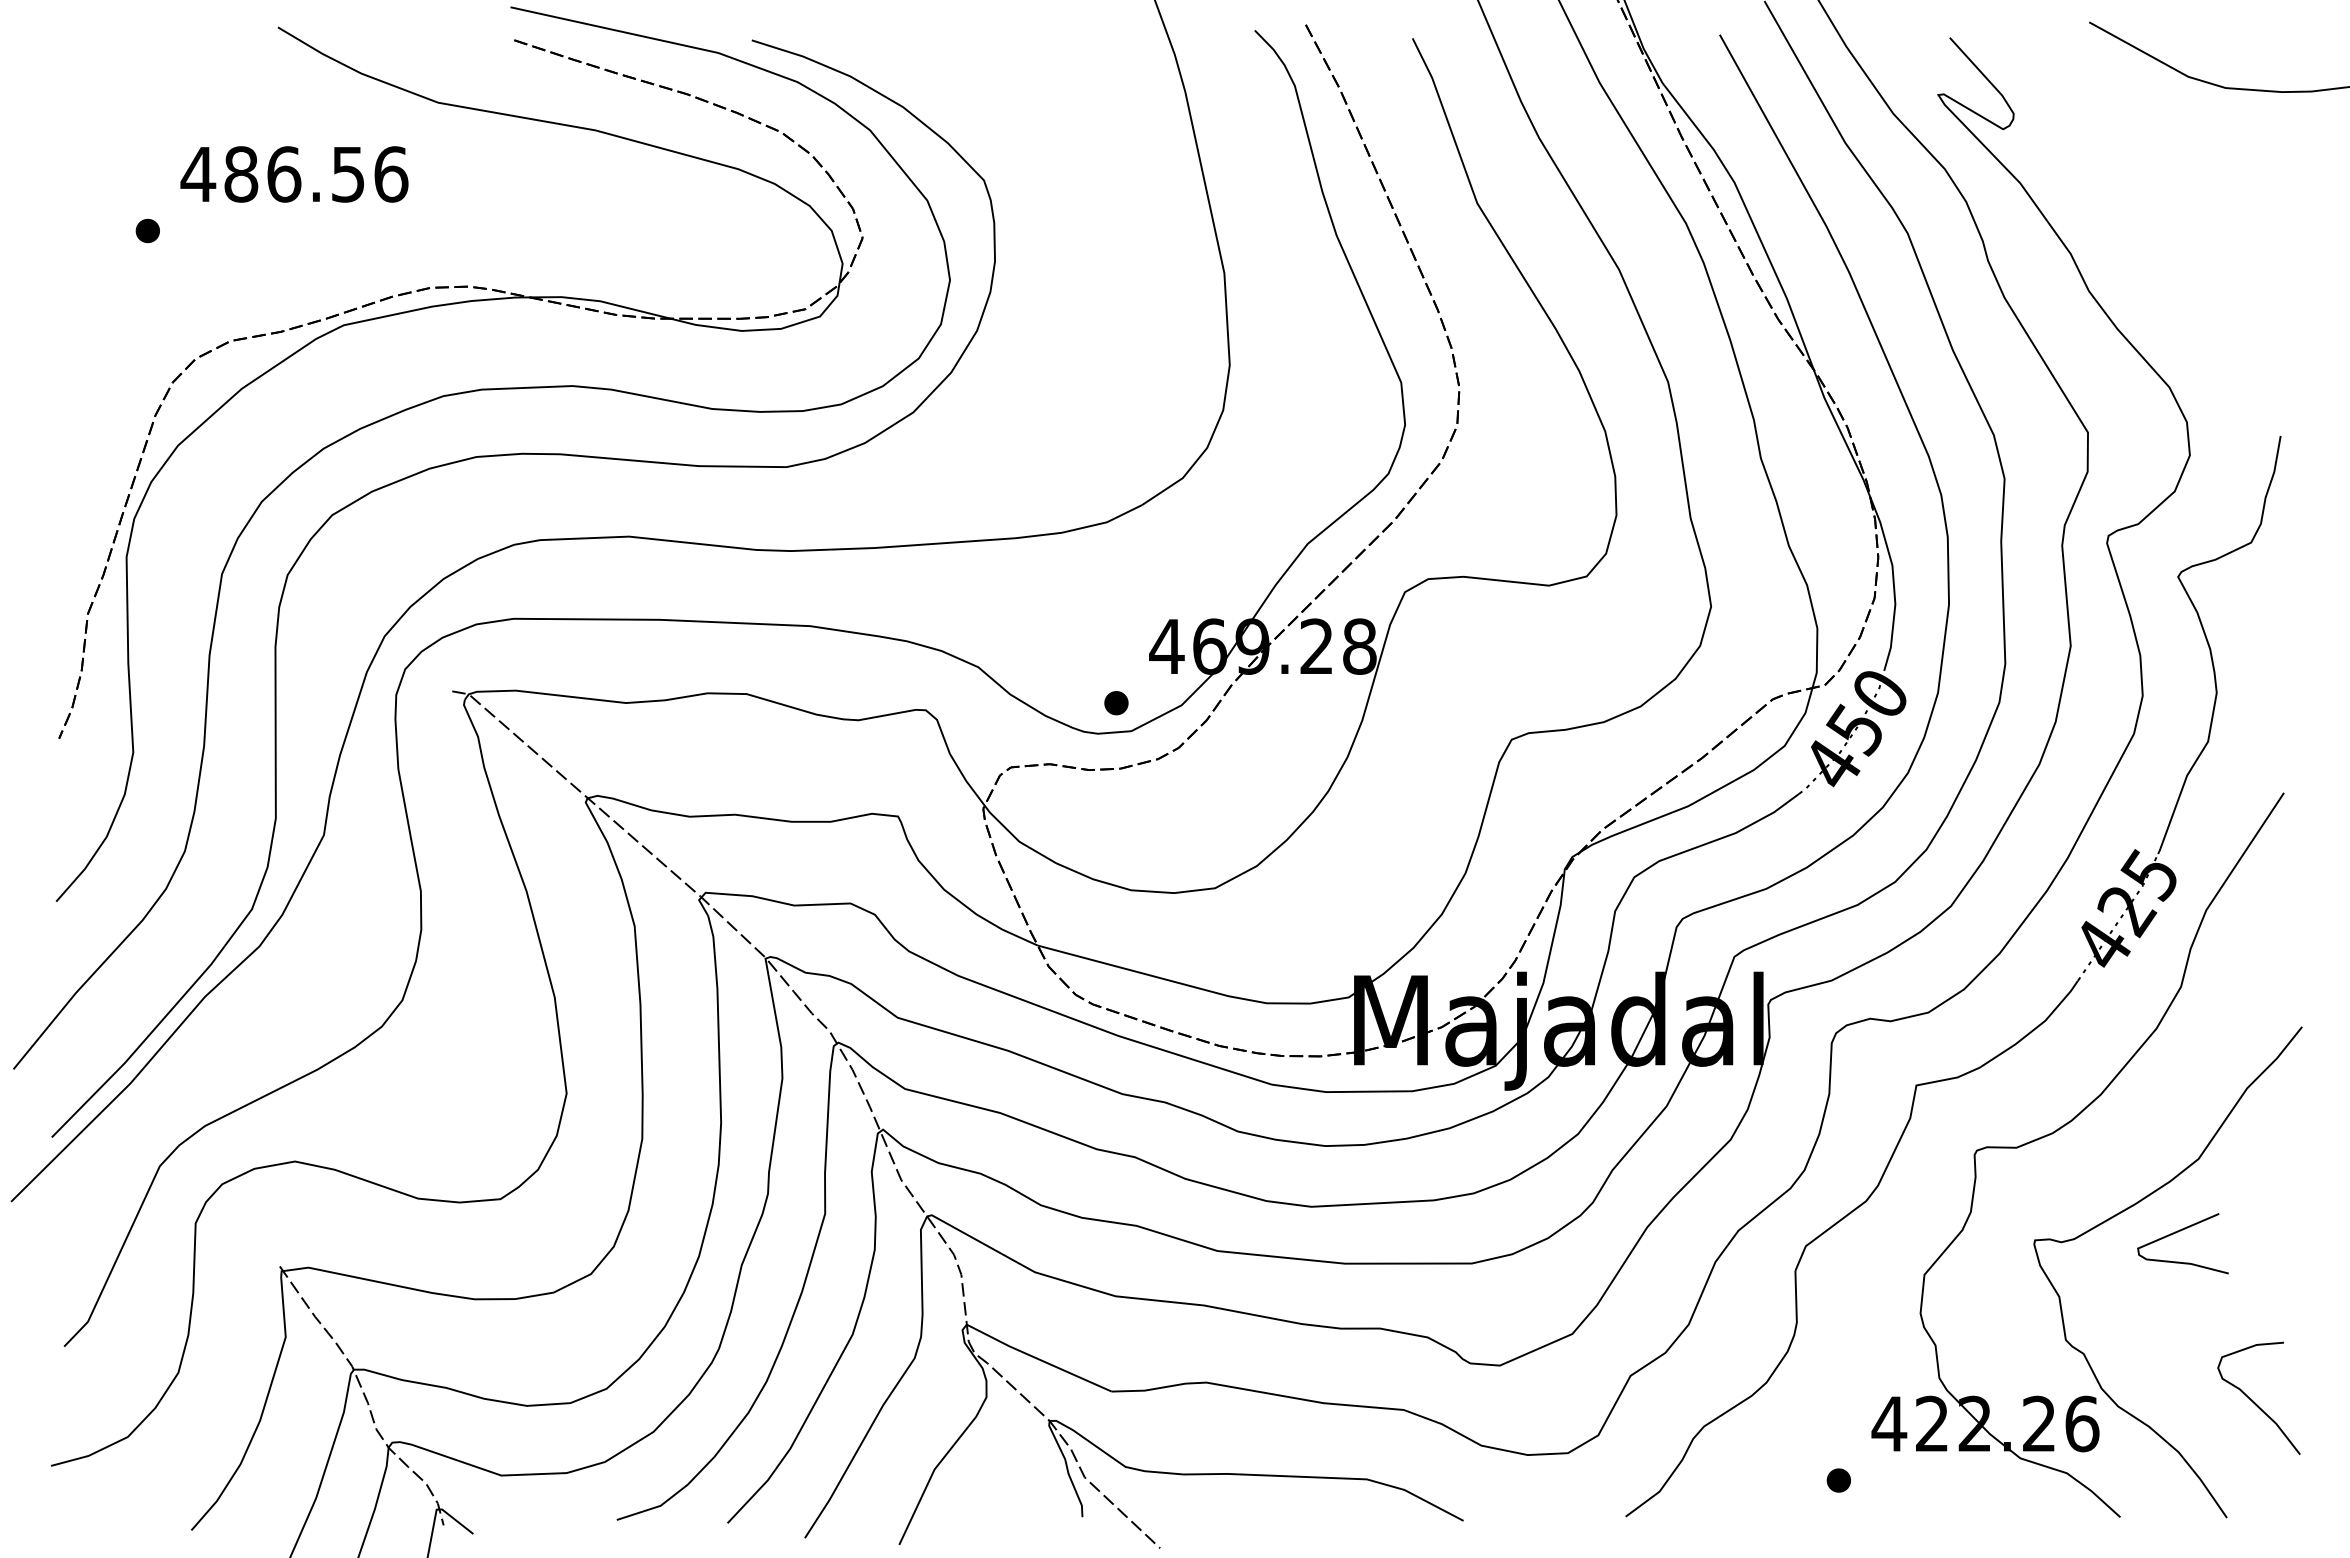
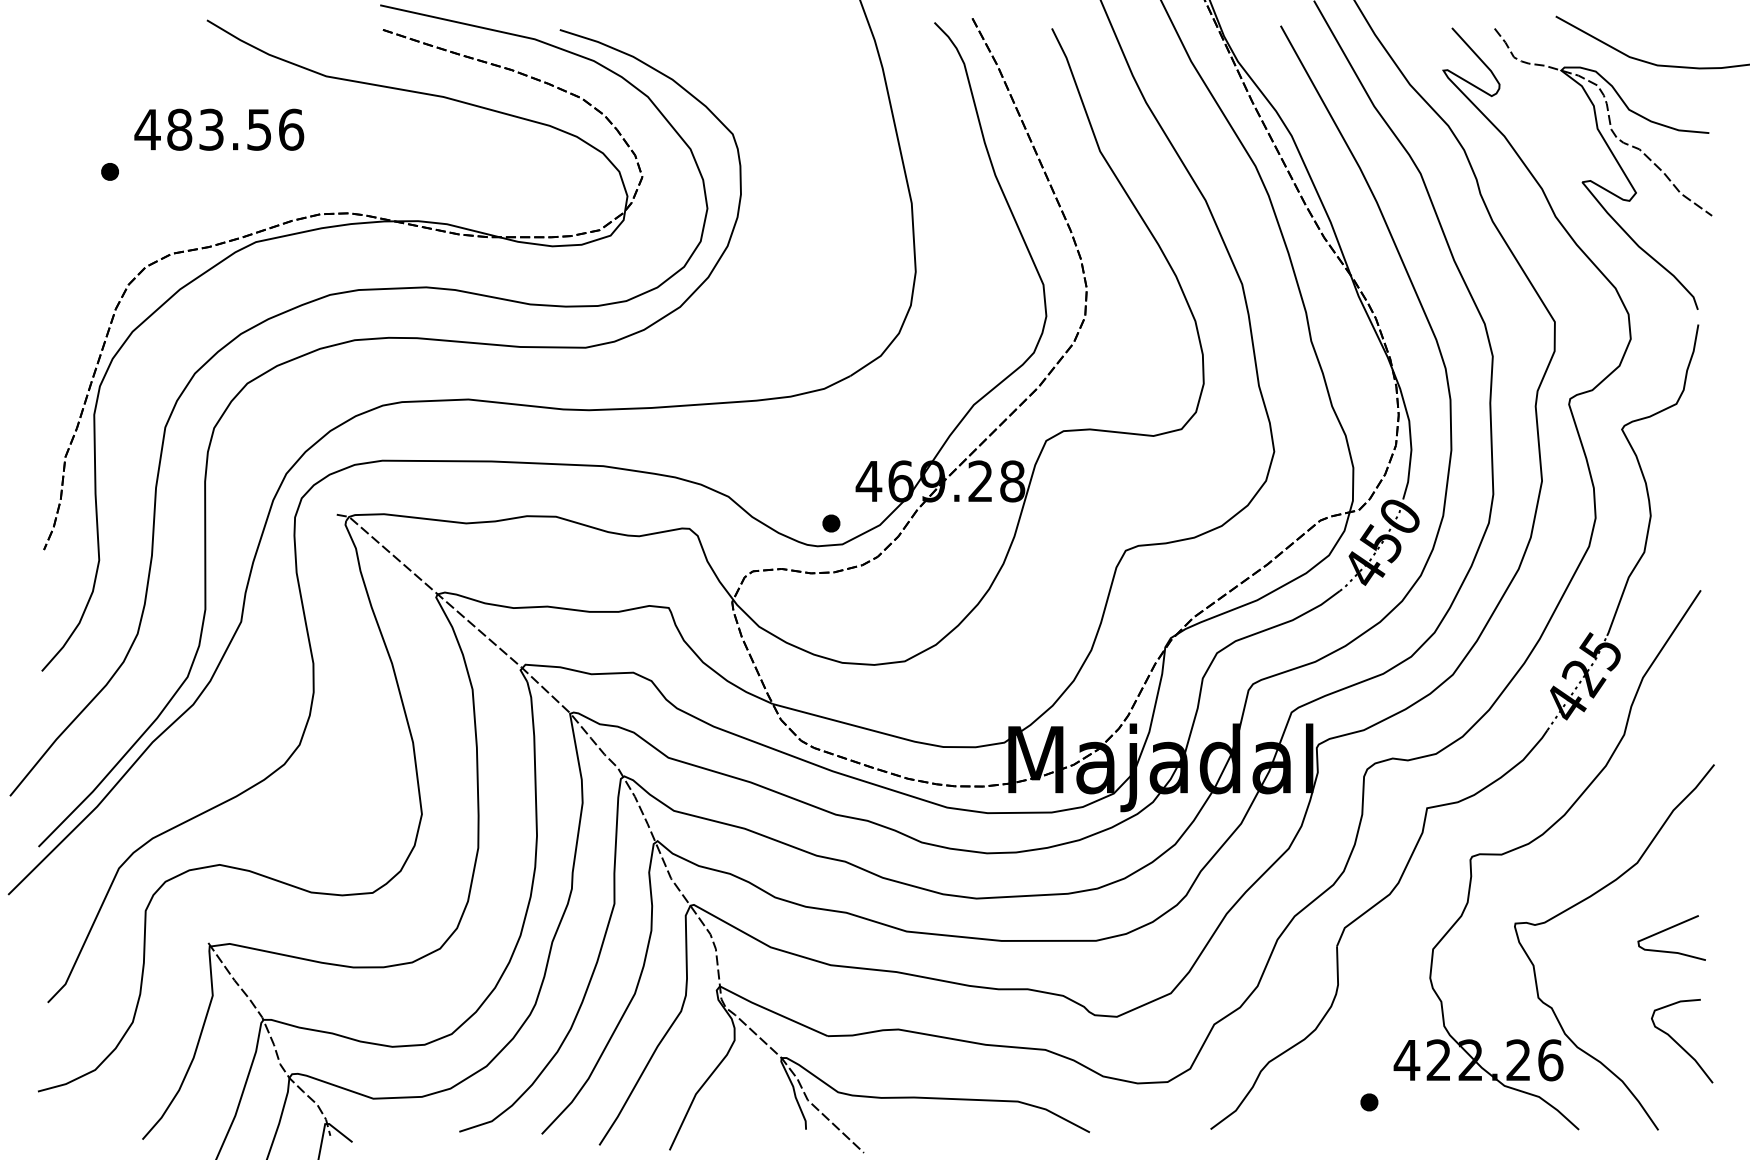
text: (284, 174) -> (211, 129), 486.56 -> 483.56
part: (2170, 217) -> (1616, 161), added
curve: (2176, 1233) -> (1666, 930), moved

